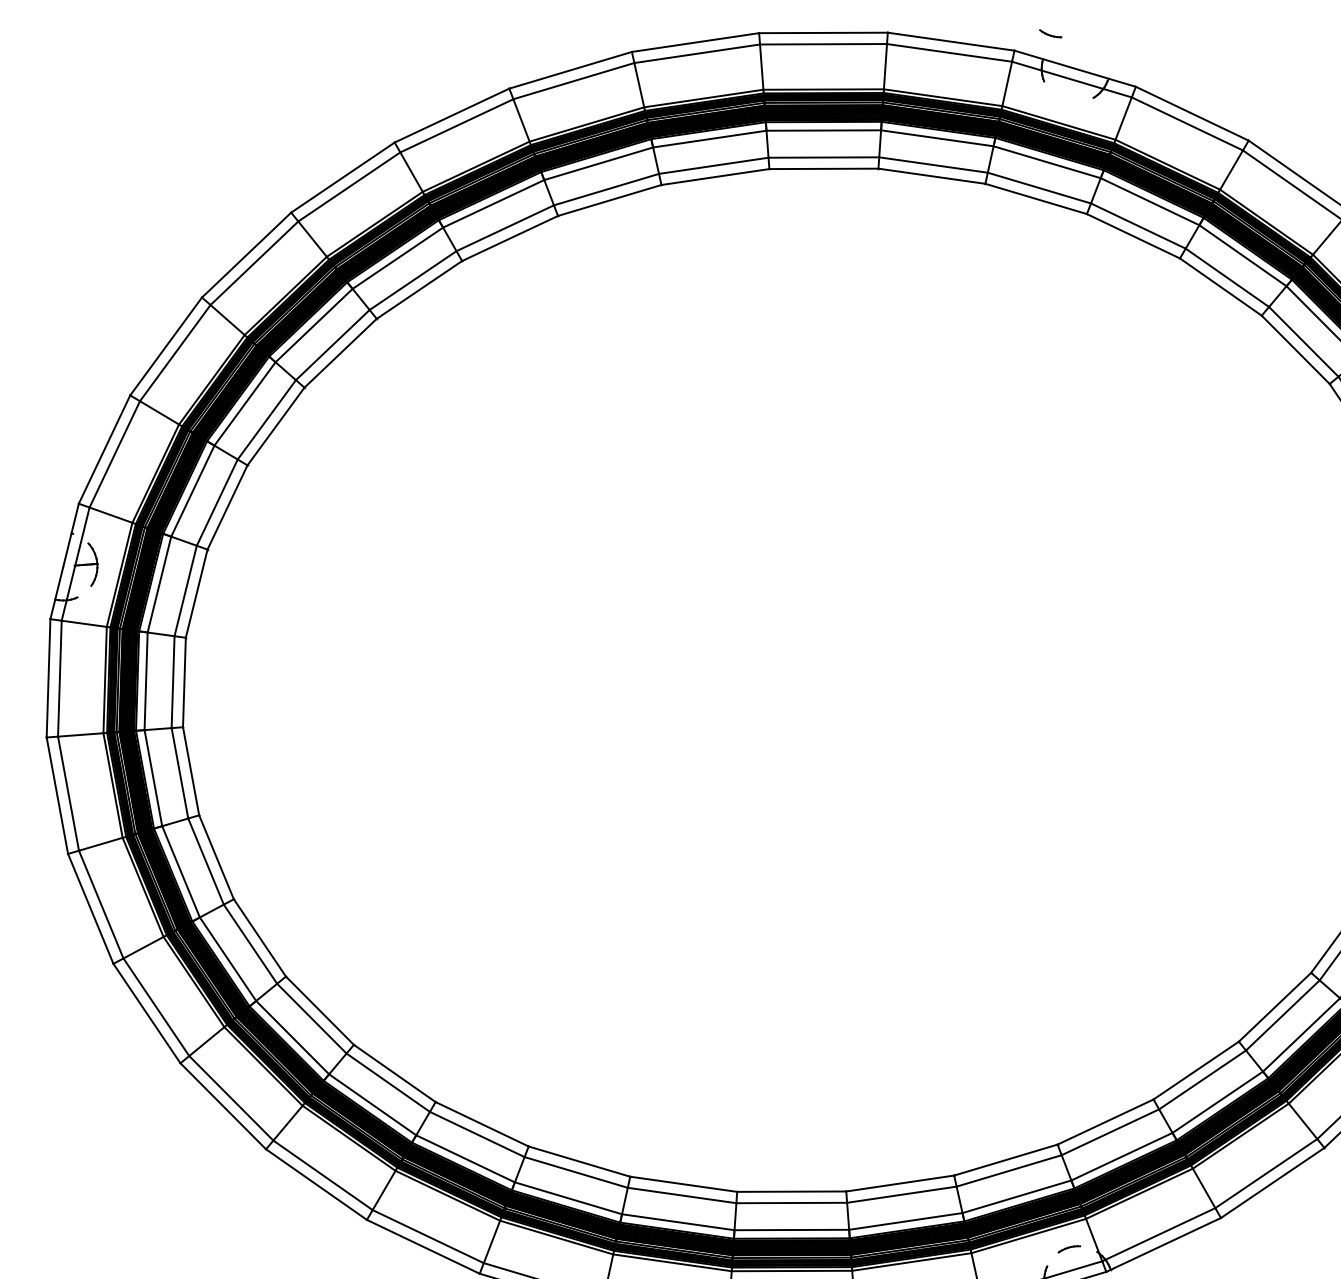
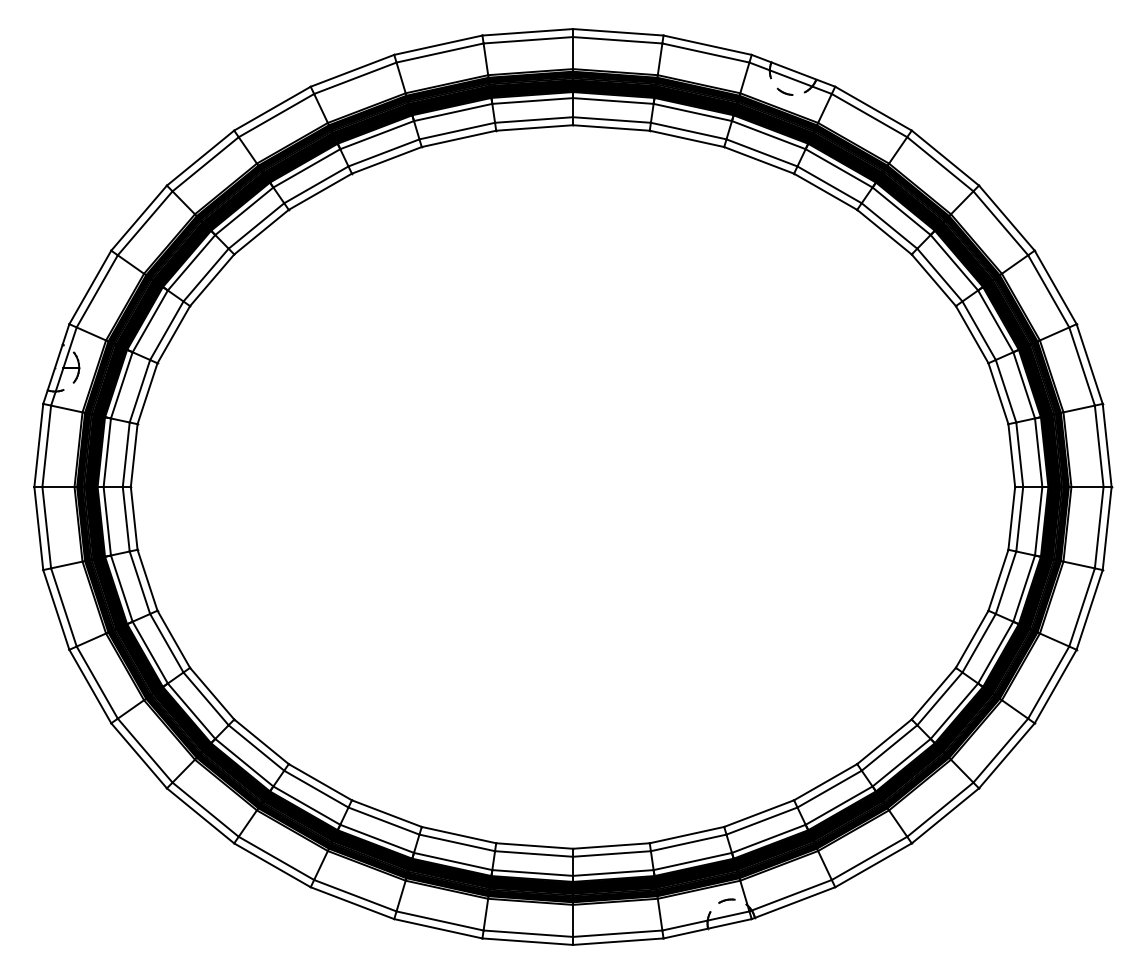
part: (1049, 33) -> (784, 91), moved

